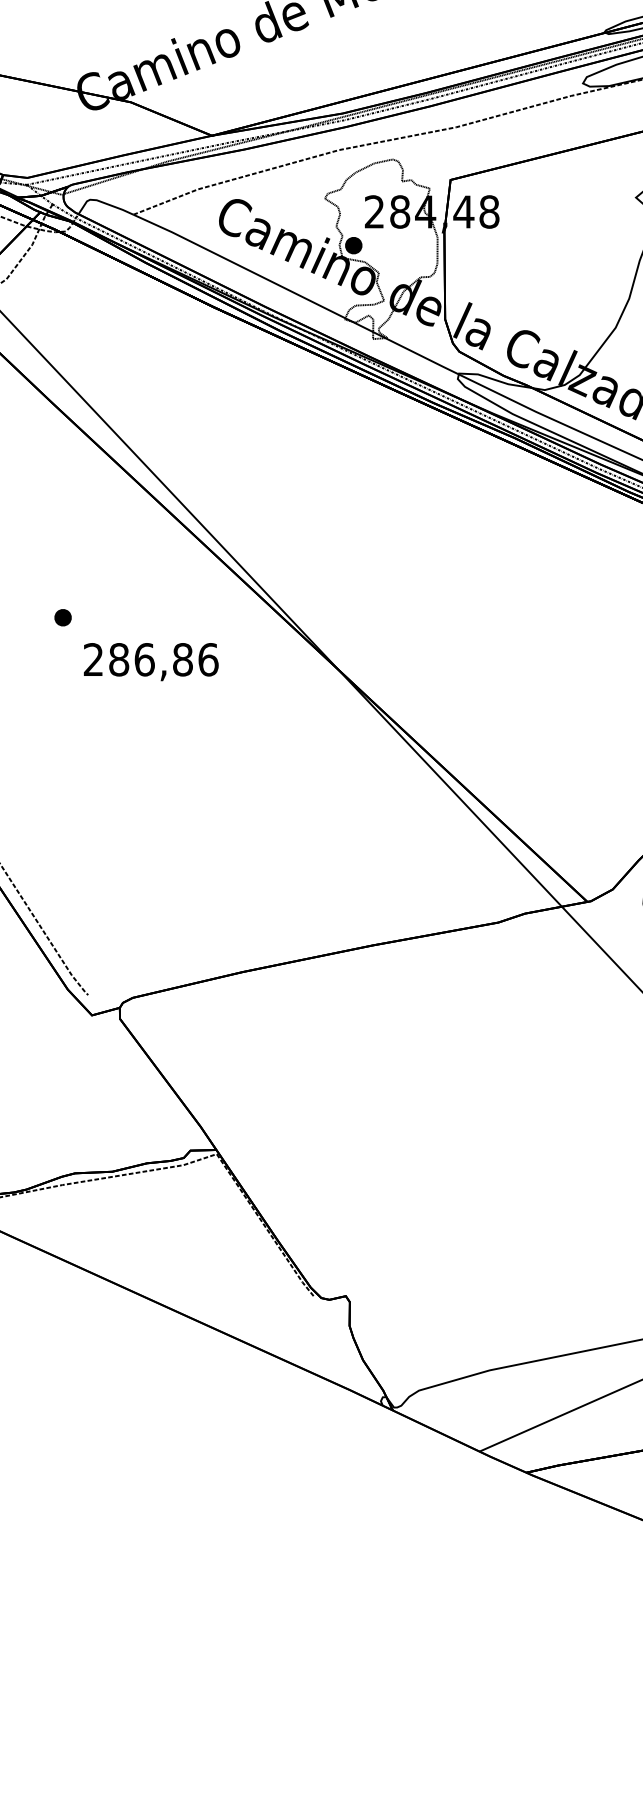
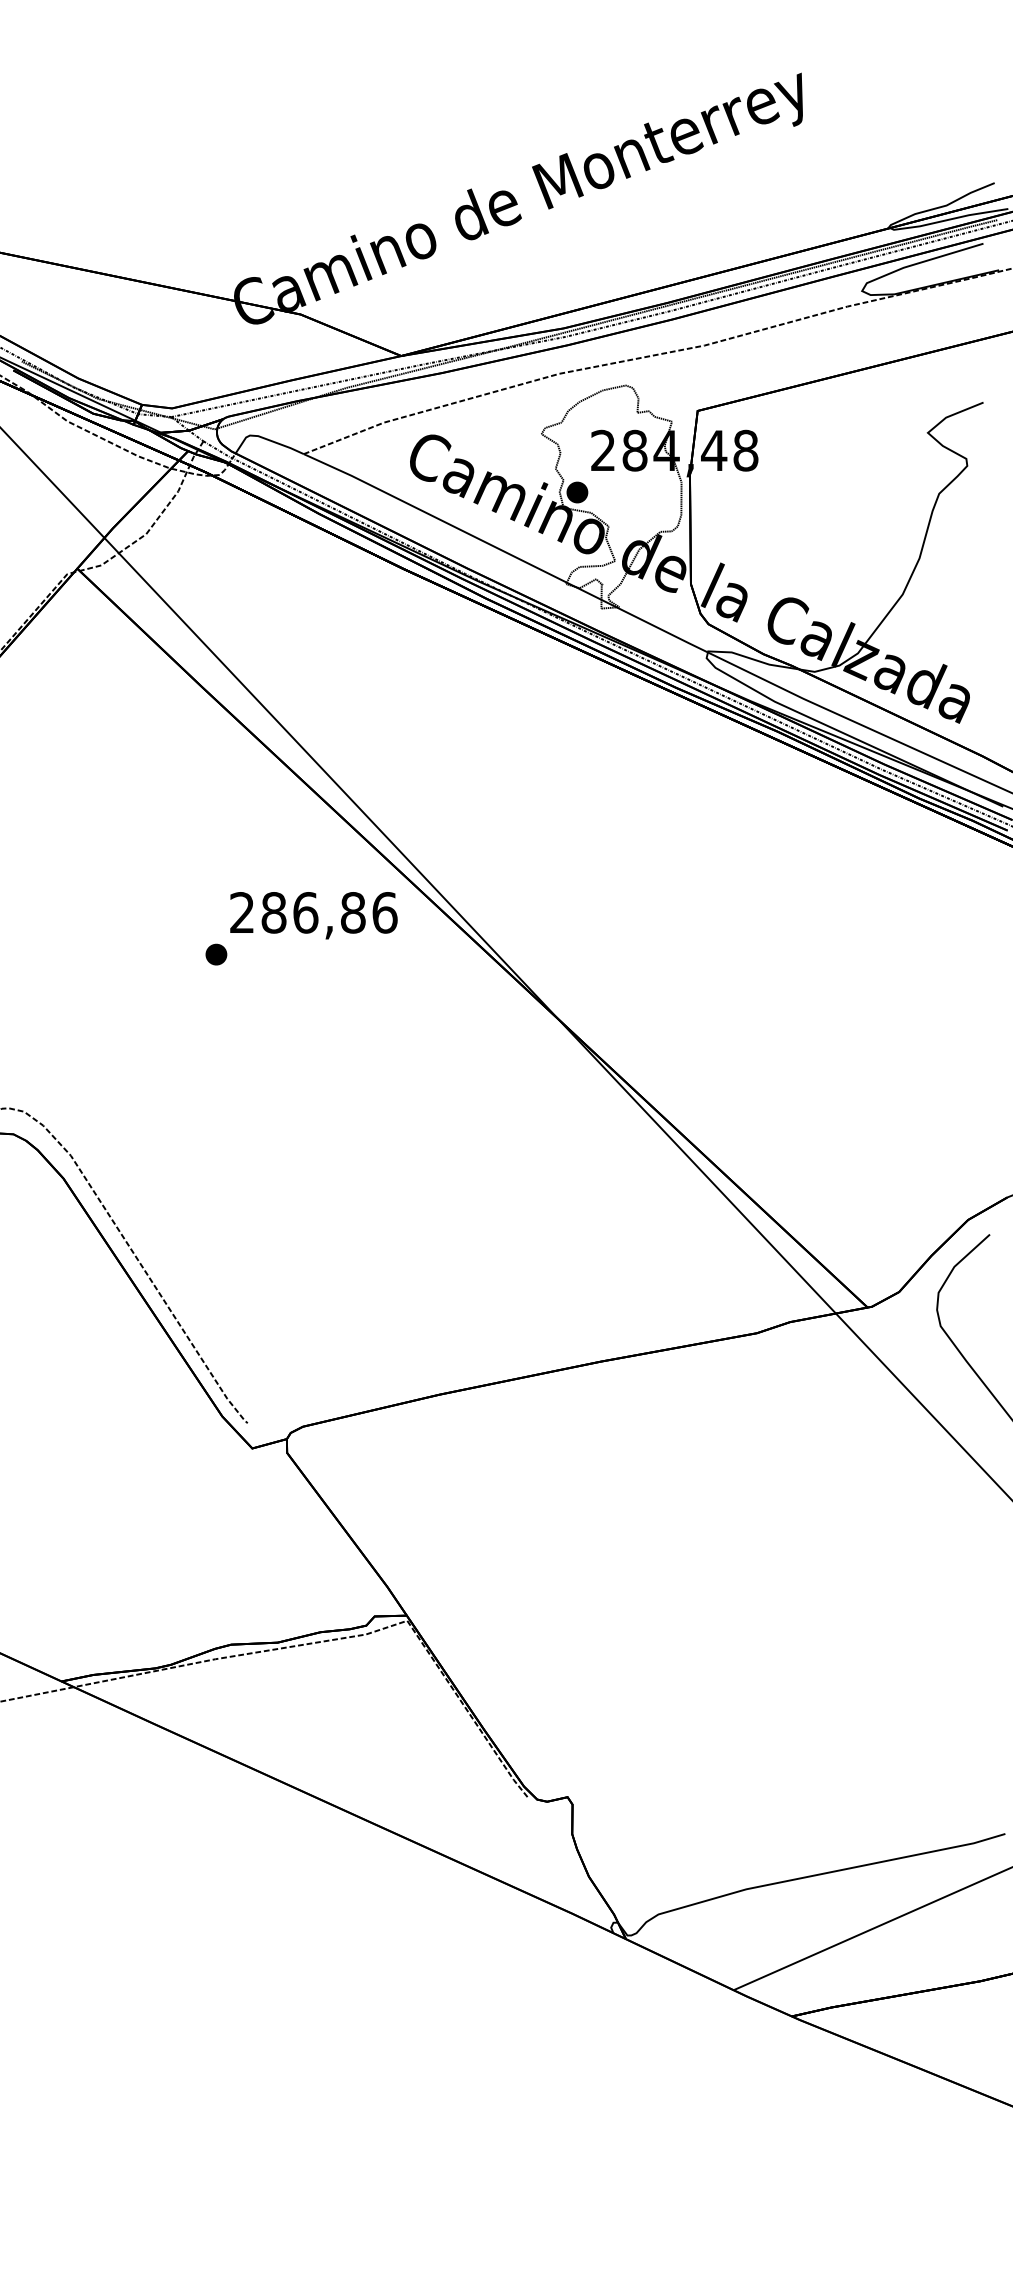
text: (150, 661) -> (313, 915), moved

